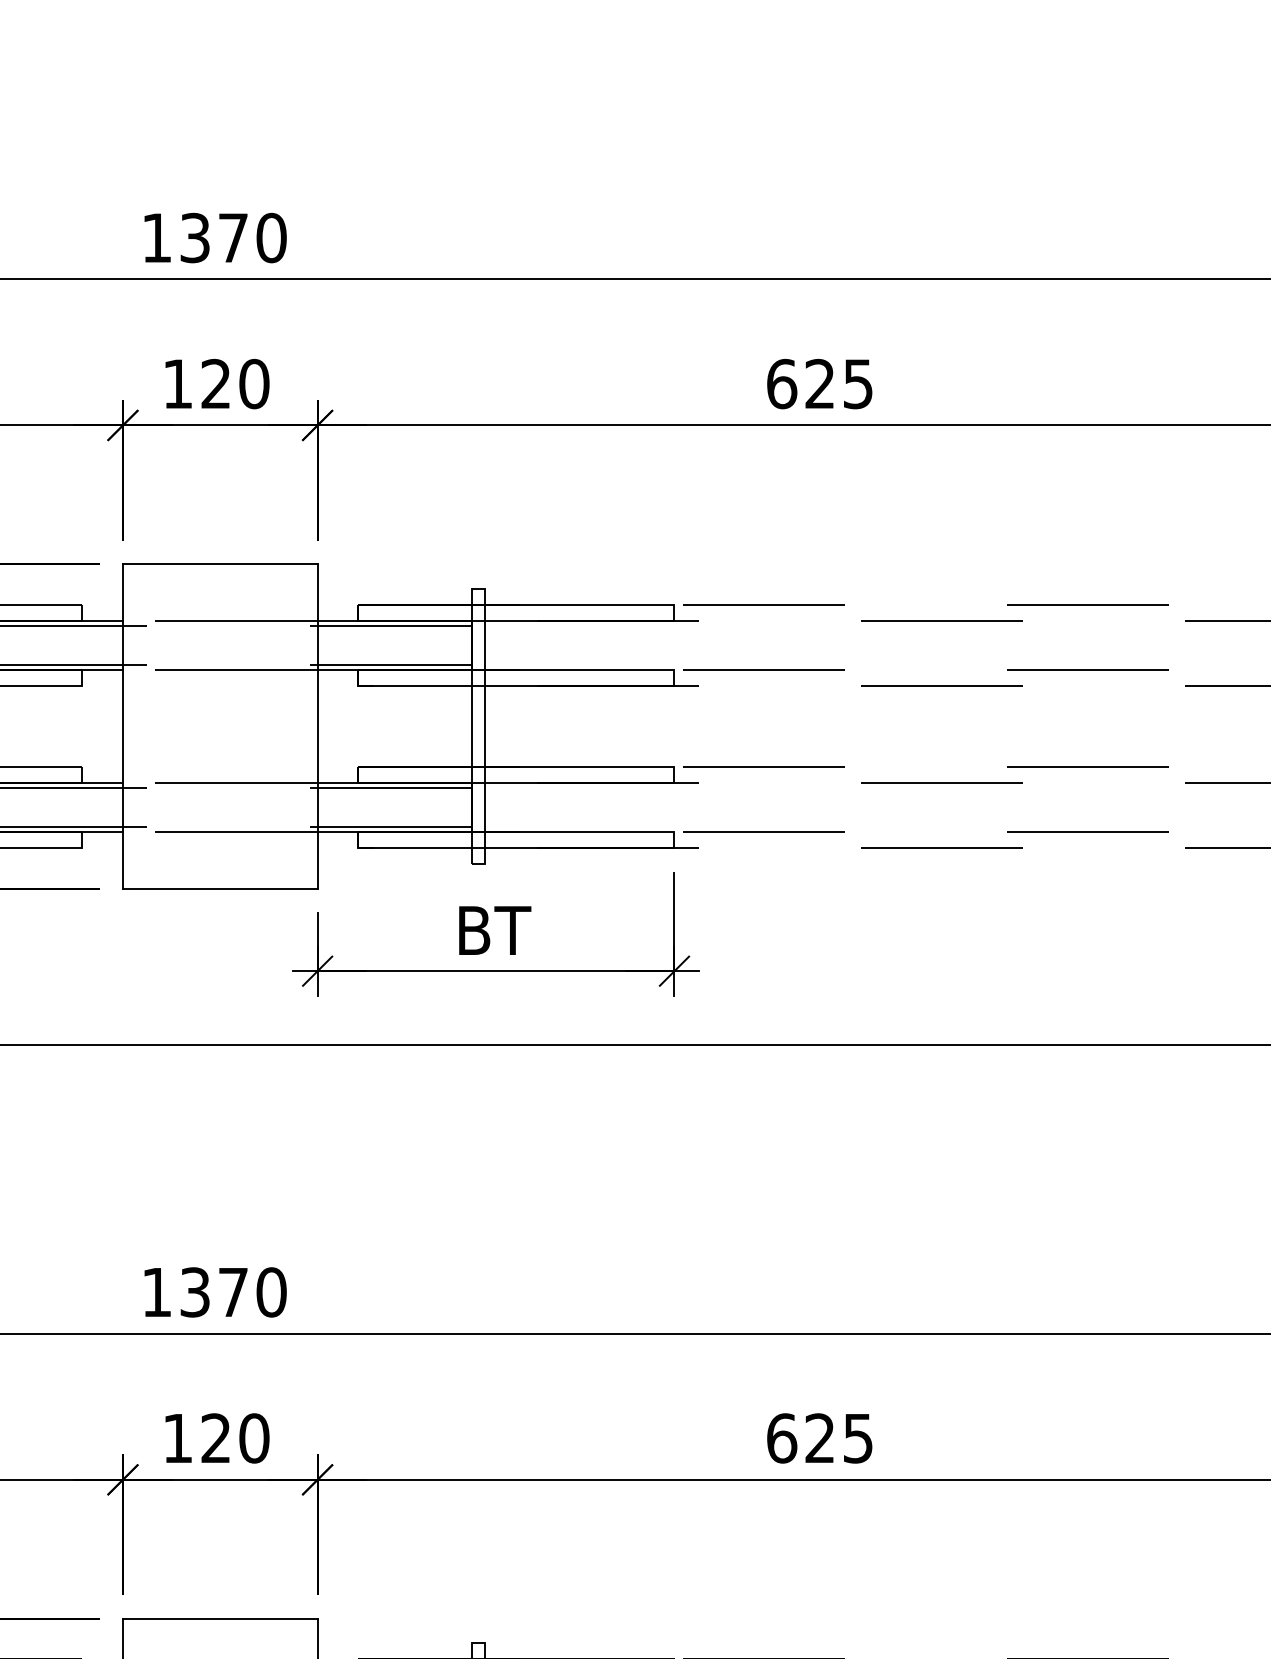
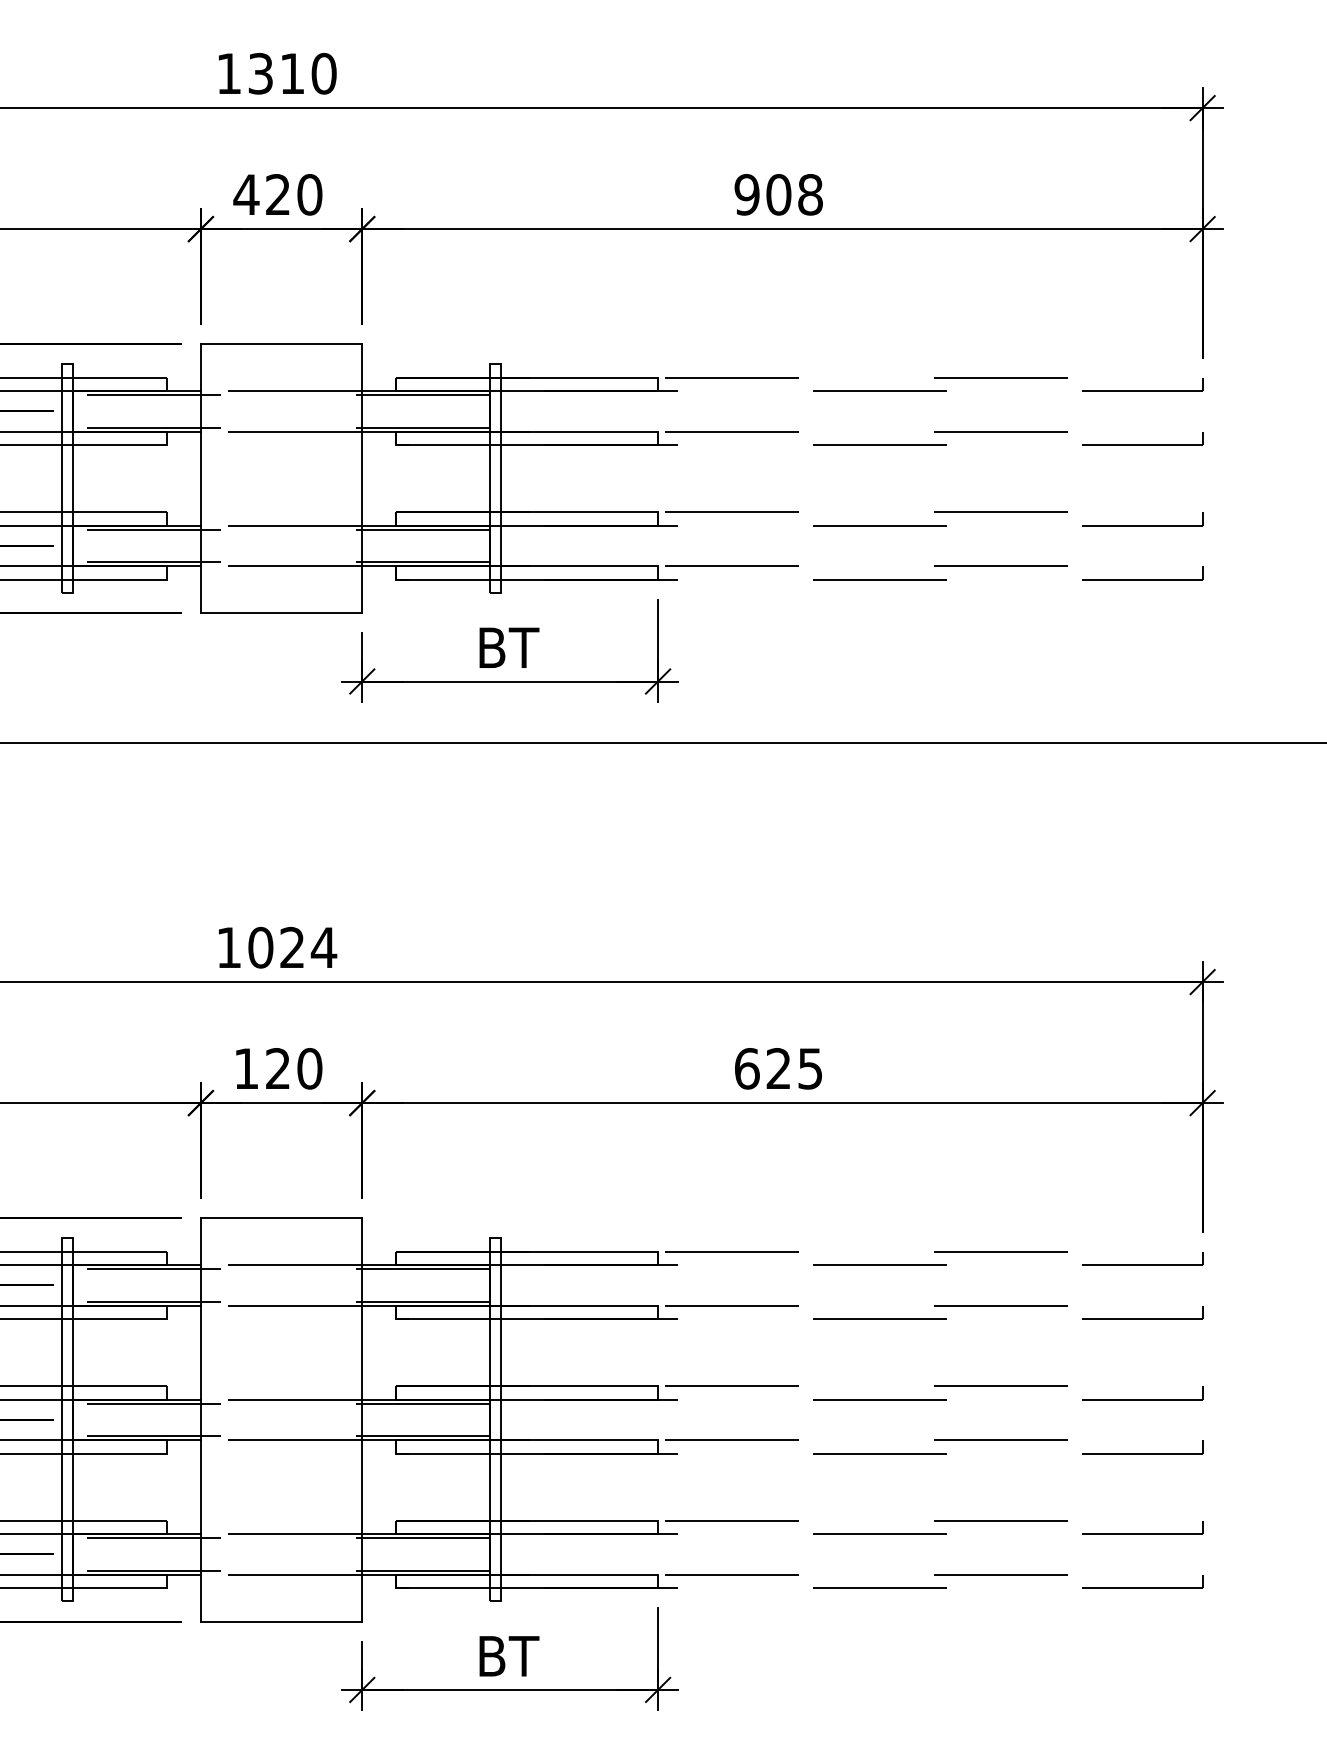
text: (233, 237) -> (292, 73), 1370 -> 1310
text: (177, 383) -> (246, 194), 120 -> 420
text: (819, 383) -> (778, 194), 625 -> 908
text: (233, 1292) -> (292, 947), 1370 -> 1024

